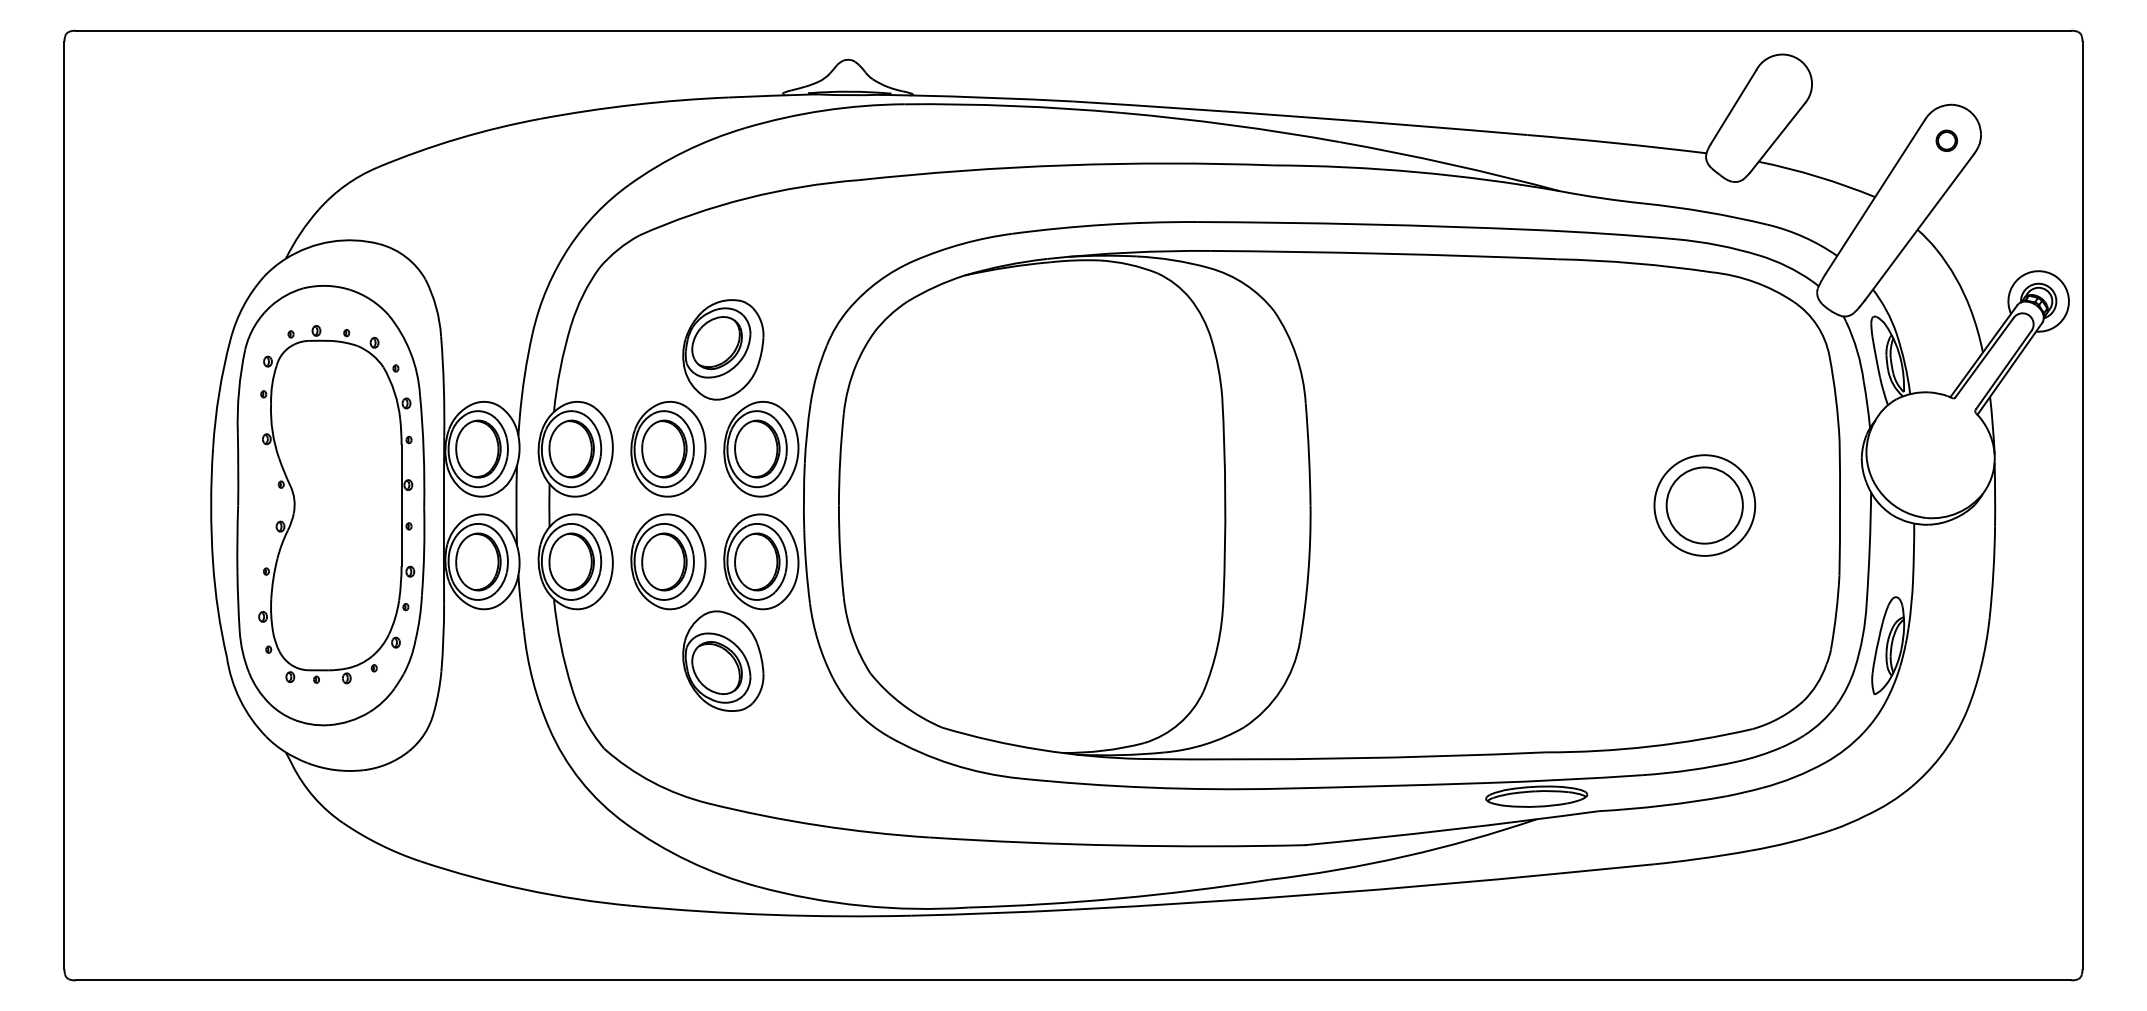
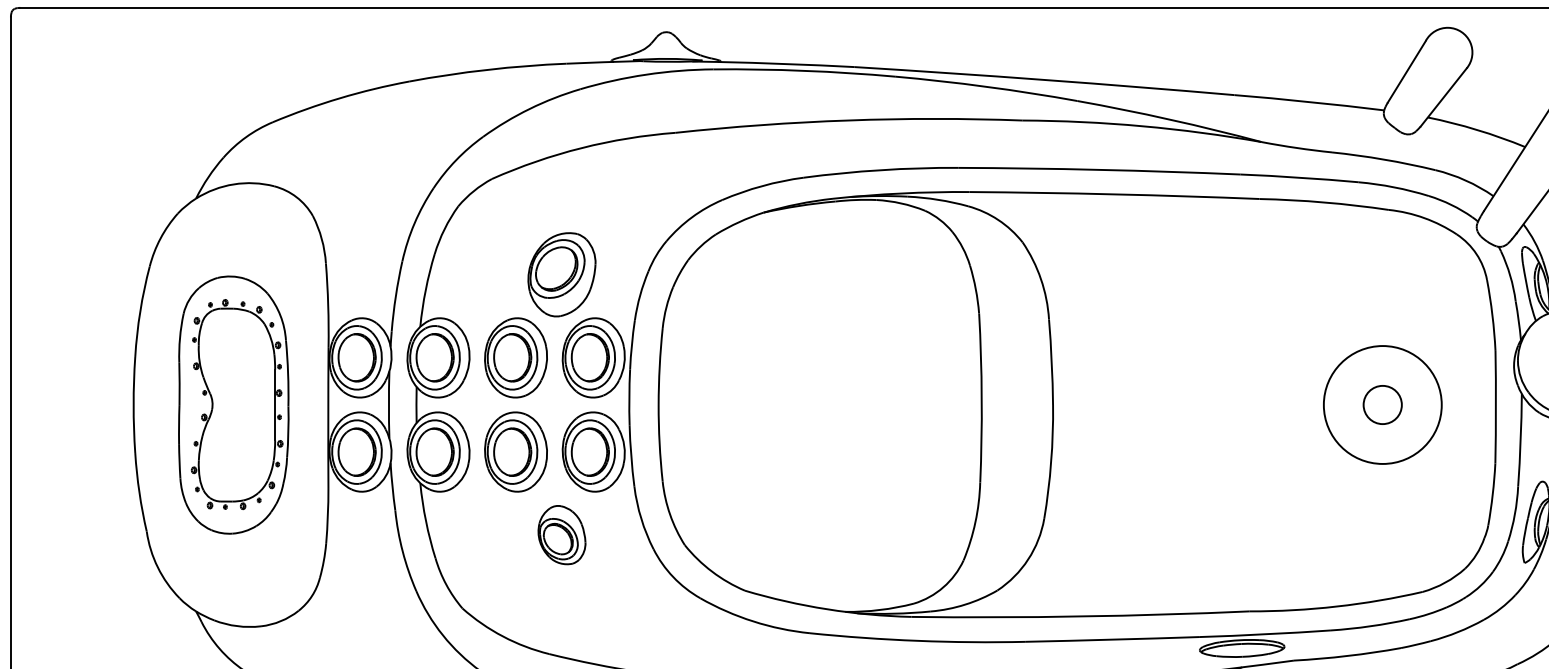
part: (330, 505) -> (233, 404), size x0.7
circle: (1704, 505) -> (1382, 404), size x0.6
circle: (1704, 505) -> (1382, 404), size x1.4
part: (723, 660) -> (562, 534), size x0.7

